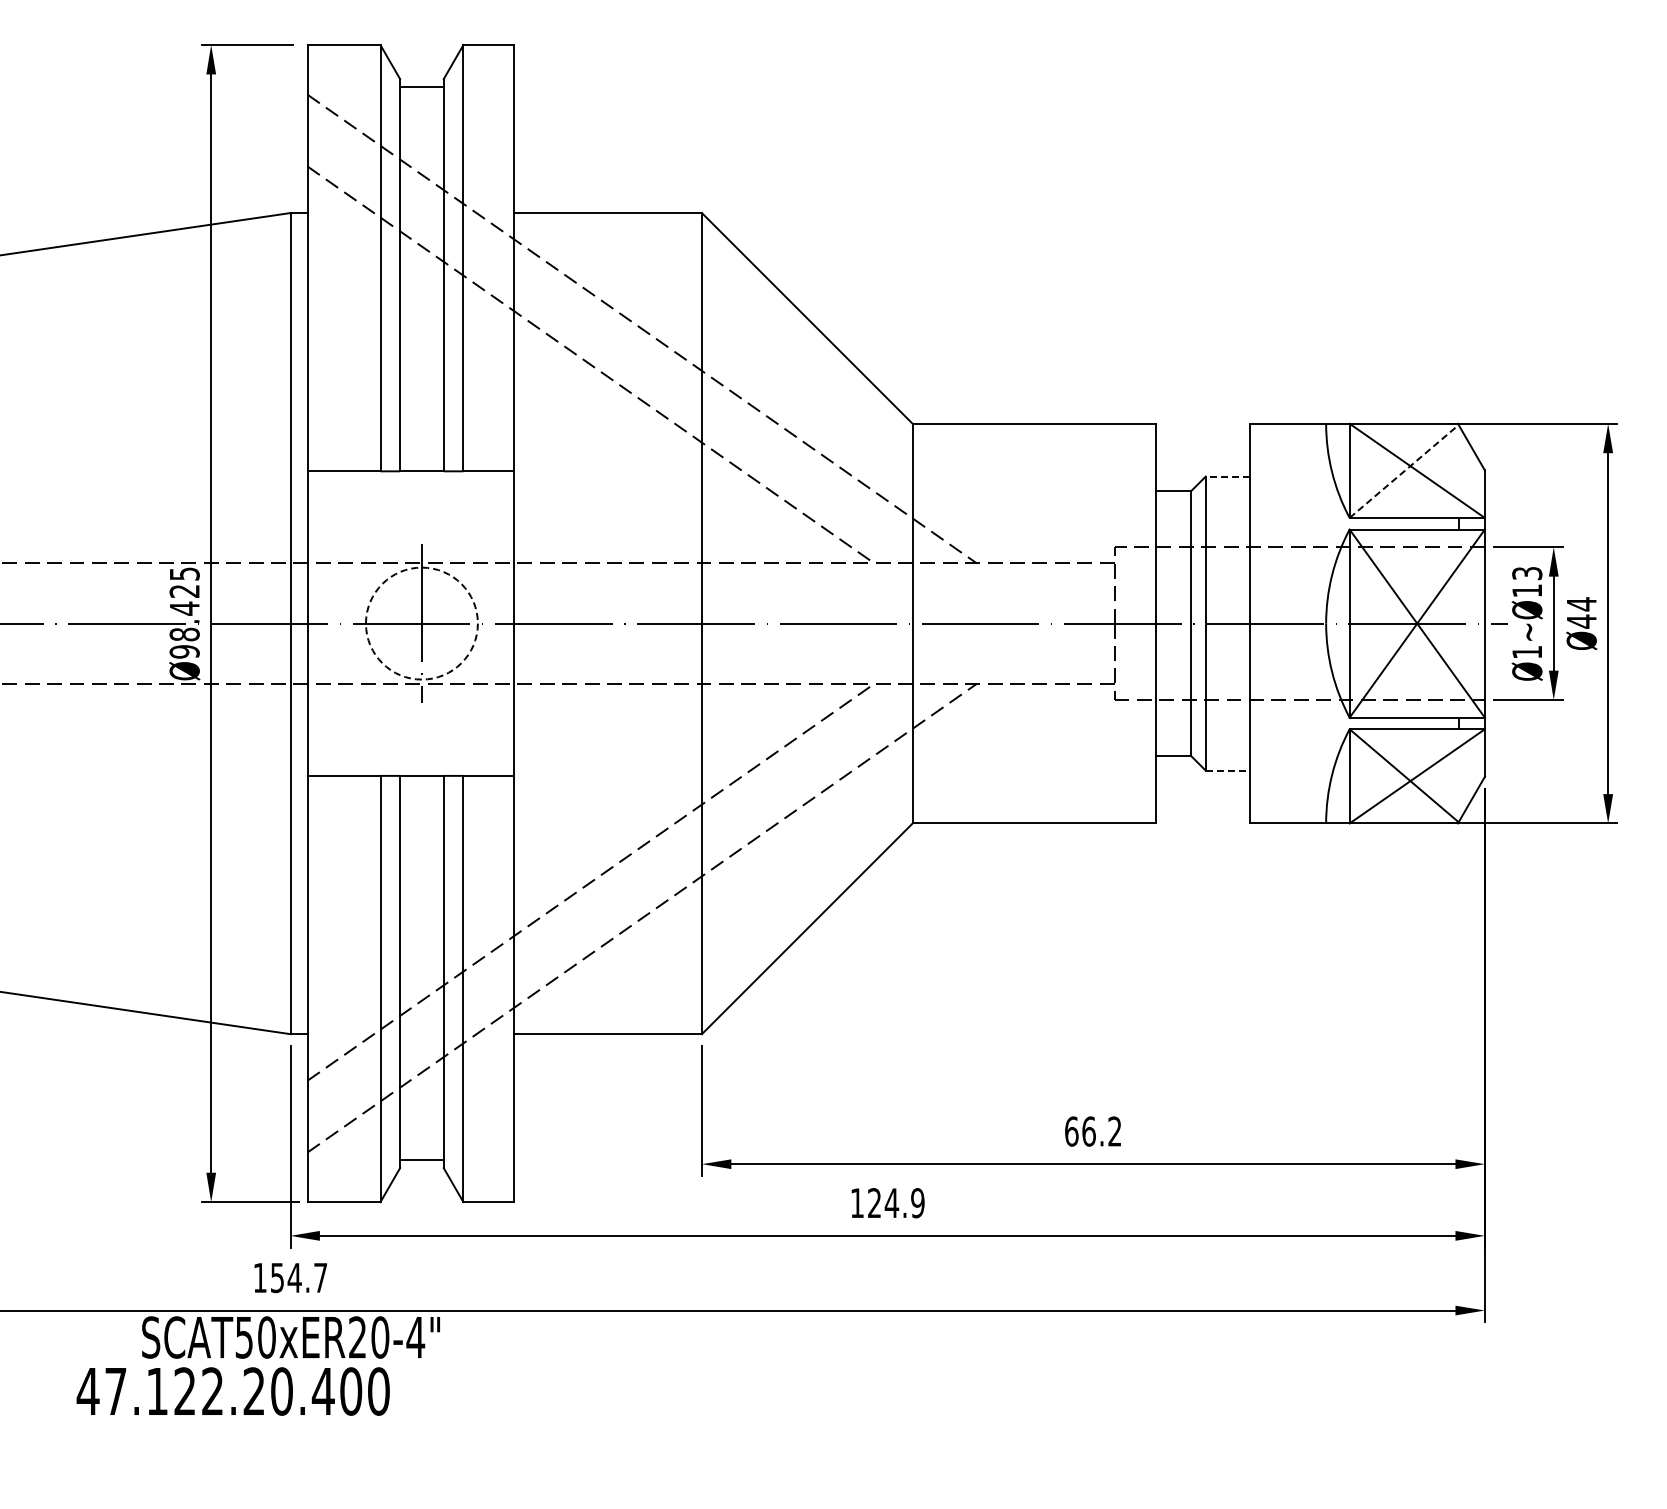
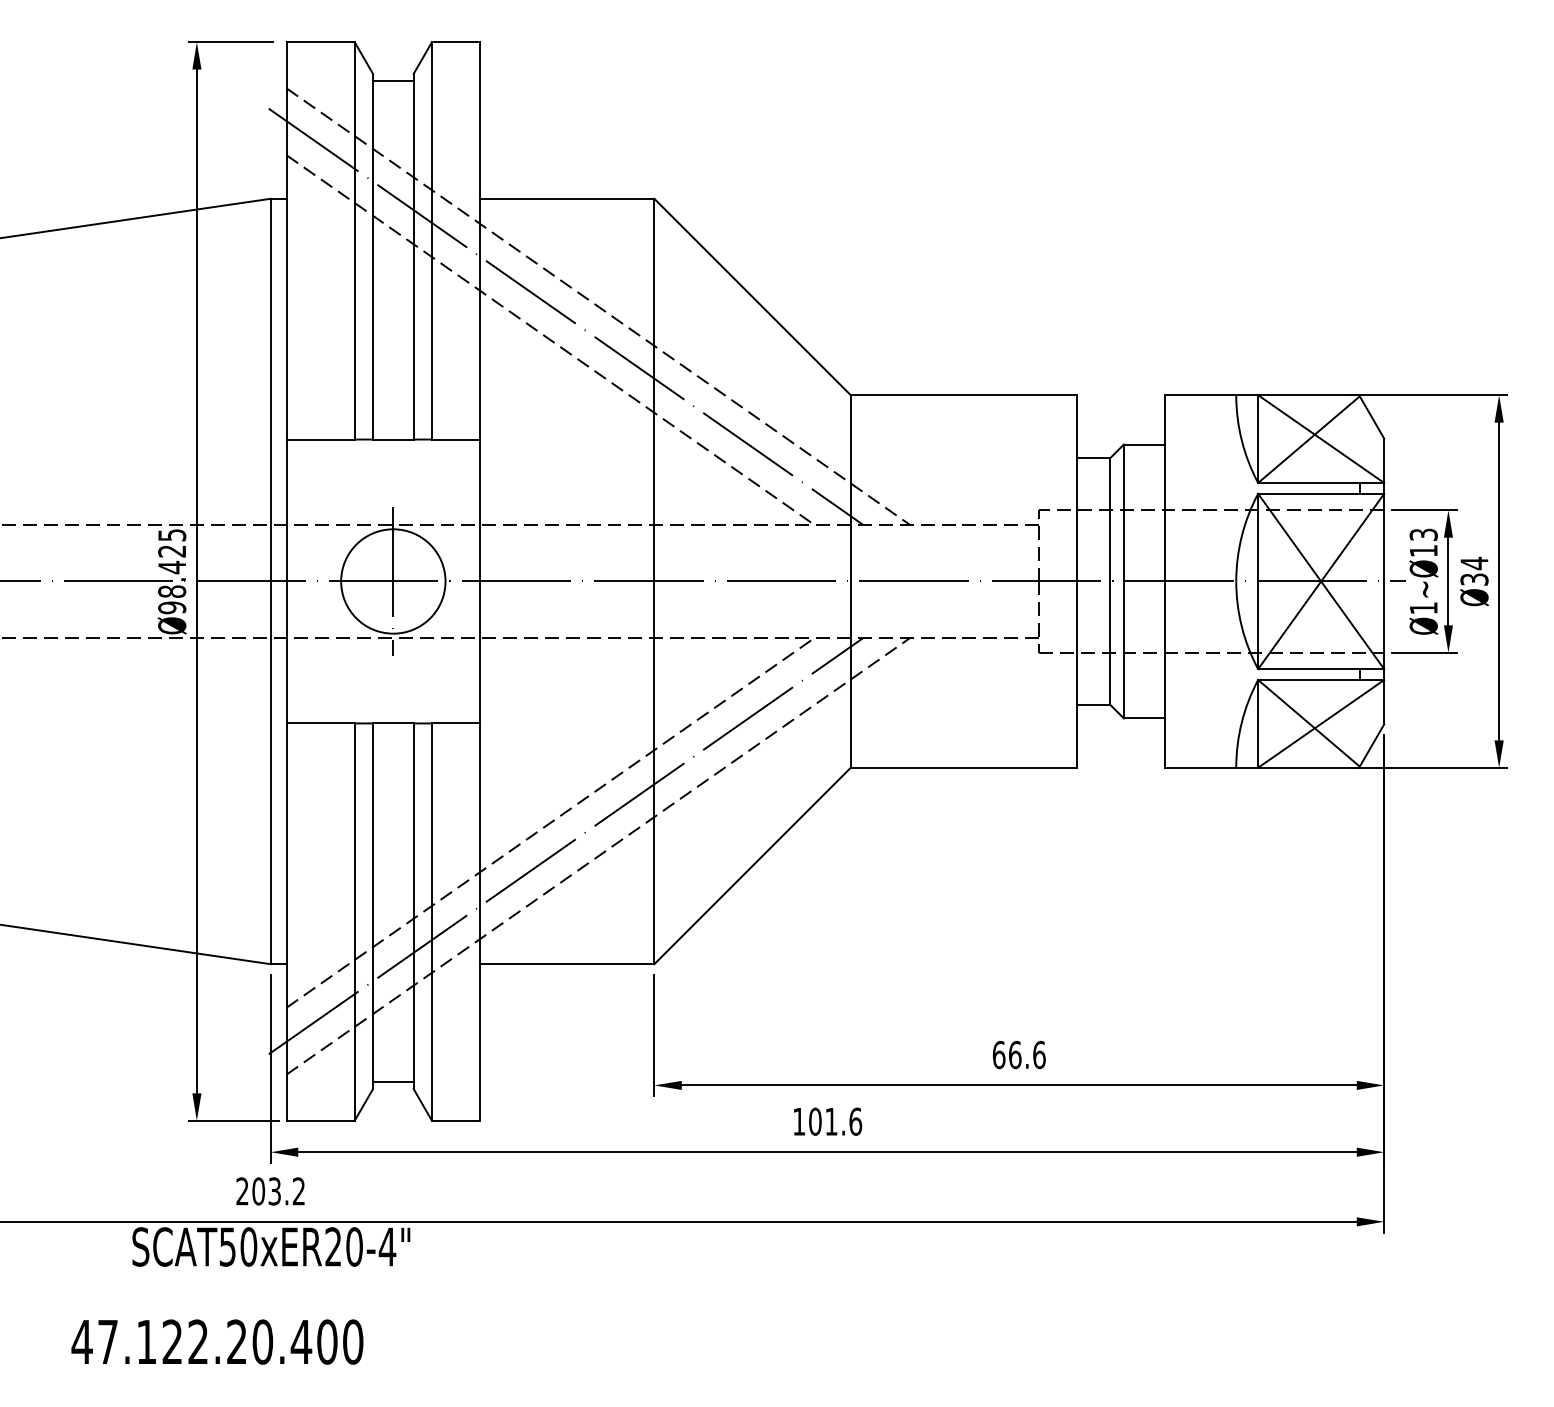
line: (607, 339) -> (566, 316), added
line: (1404, 471) -> (1309, 439), dashed -> solid
line: (1227, 476) -> (1144, 444), dashed -> solid
text: (1581, 621) -> (1474, 579), Ø44 -> Ø34
circle: (421, 623) -> (392, 581), dashed -> solid
line: (1228, 770) -> (1145, 718), dashed -> solid
line: (607, 906) -> (566, 845), added
text: (1114, 1131) -> (1038, 1054), 66.2 -> 66.6
text: (895, 1203) -> (834, 1122), 124.9 -> 101.6
text: (290, 1277) -> (270, 1191), 154.7 -> 203.2
text: (232, 1391) -> (216, 1342), moved

